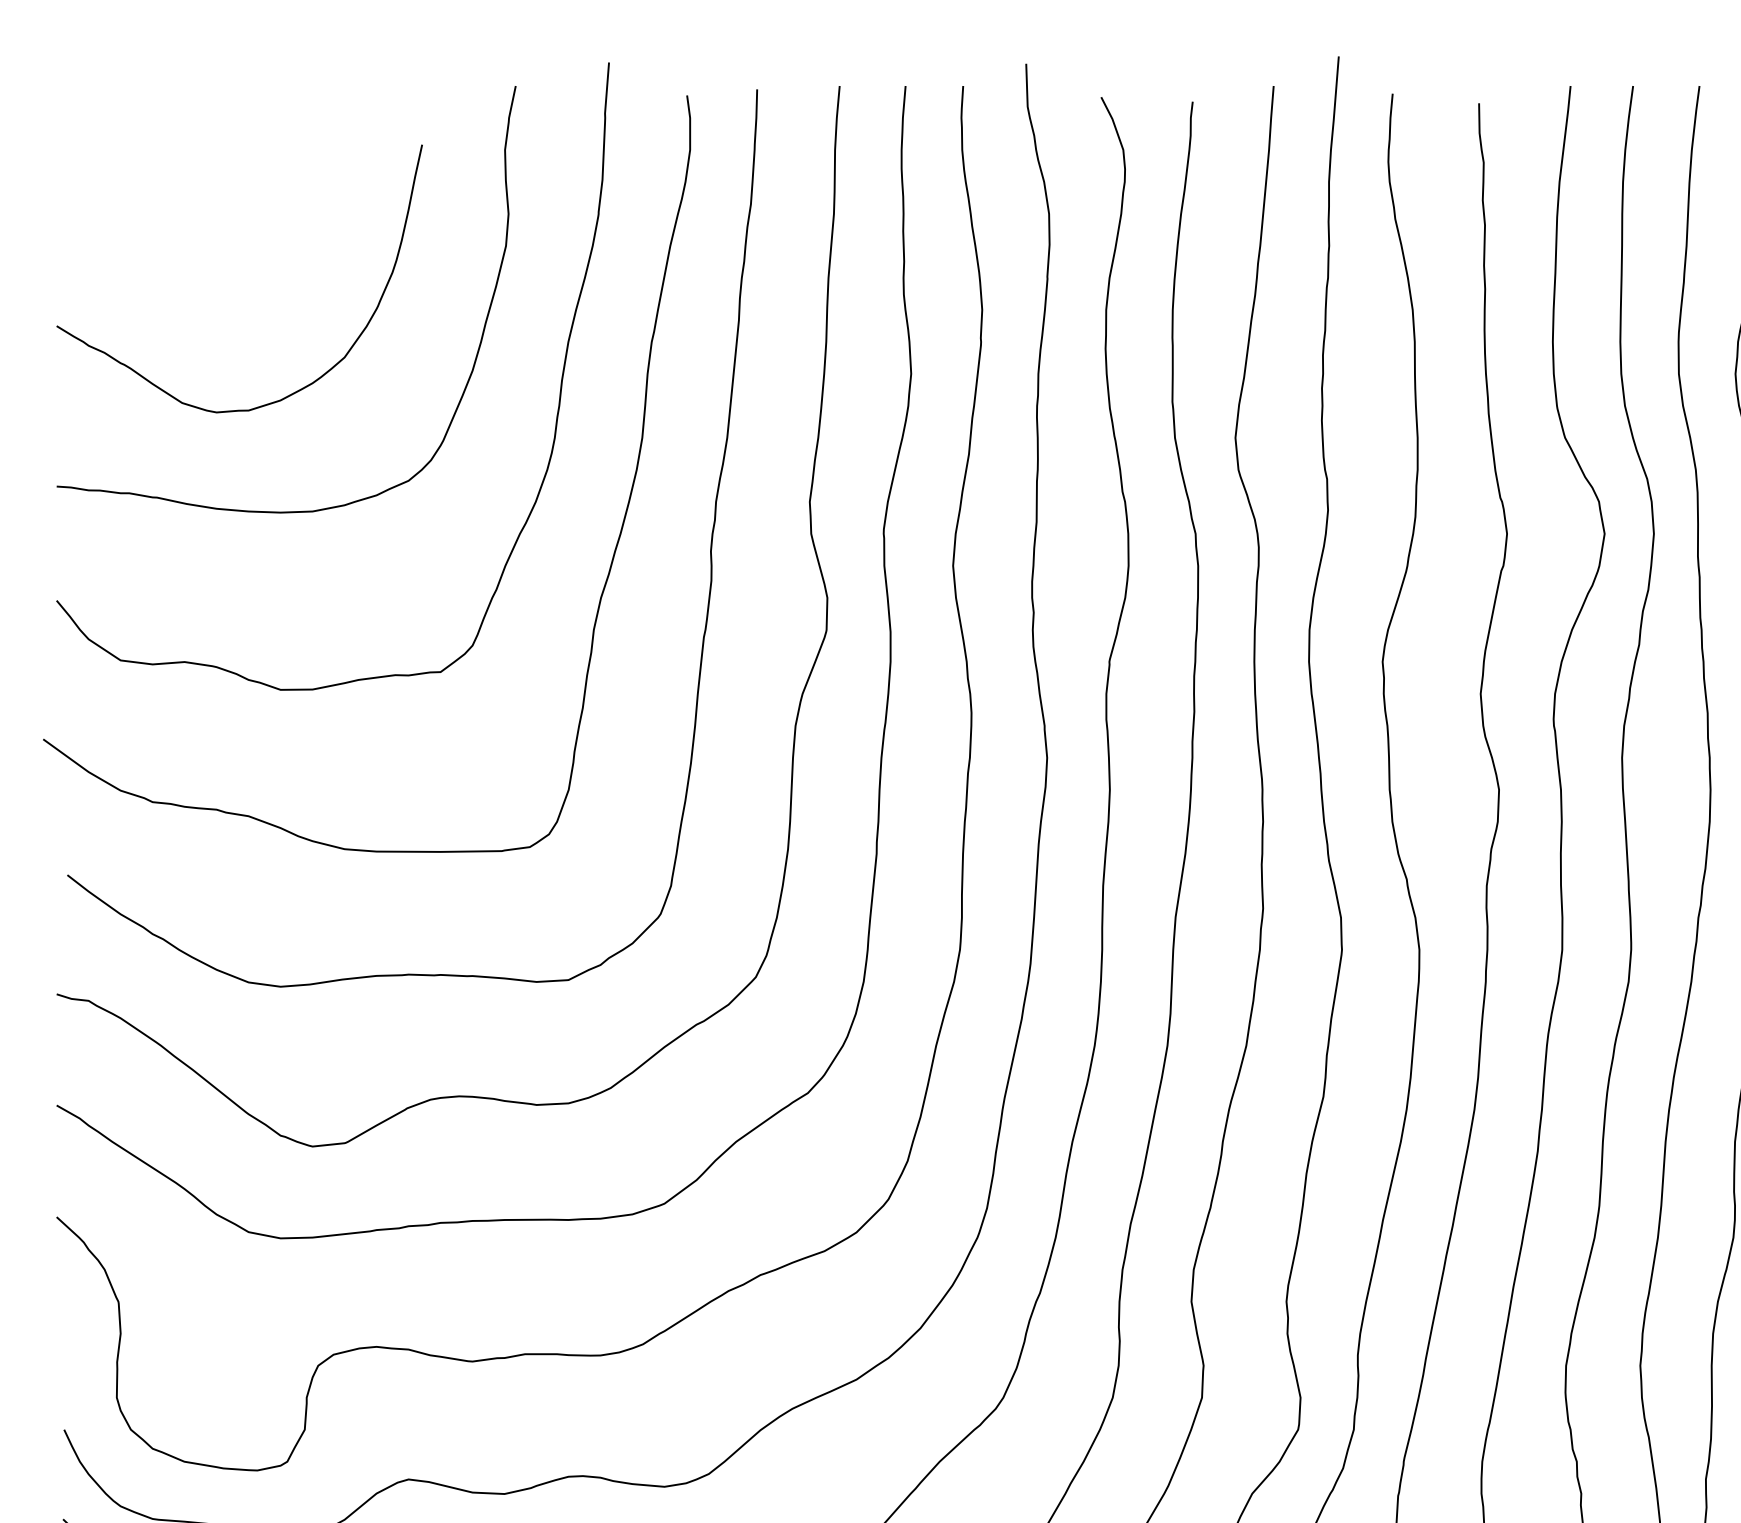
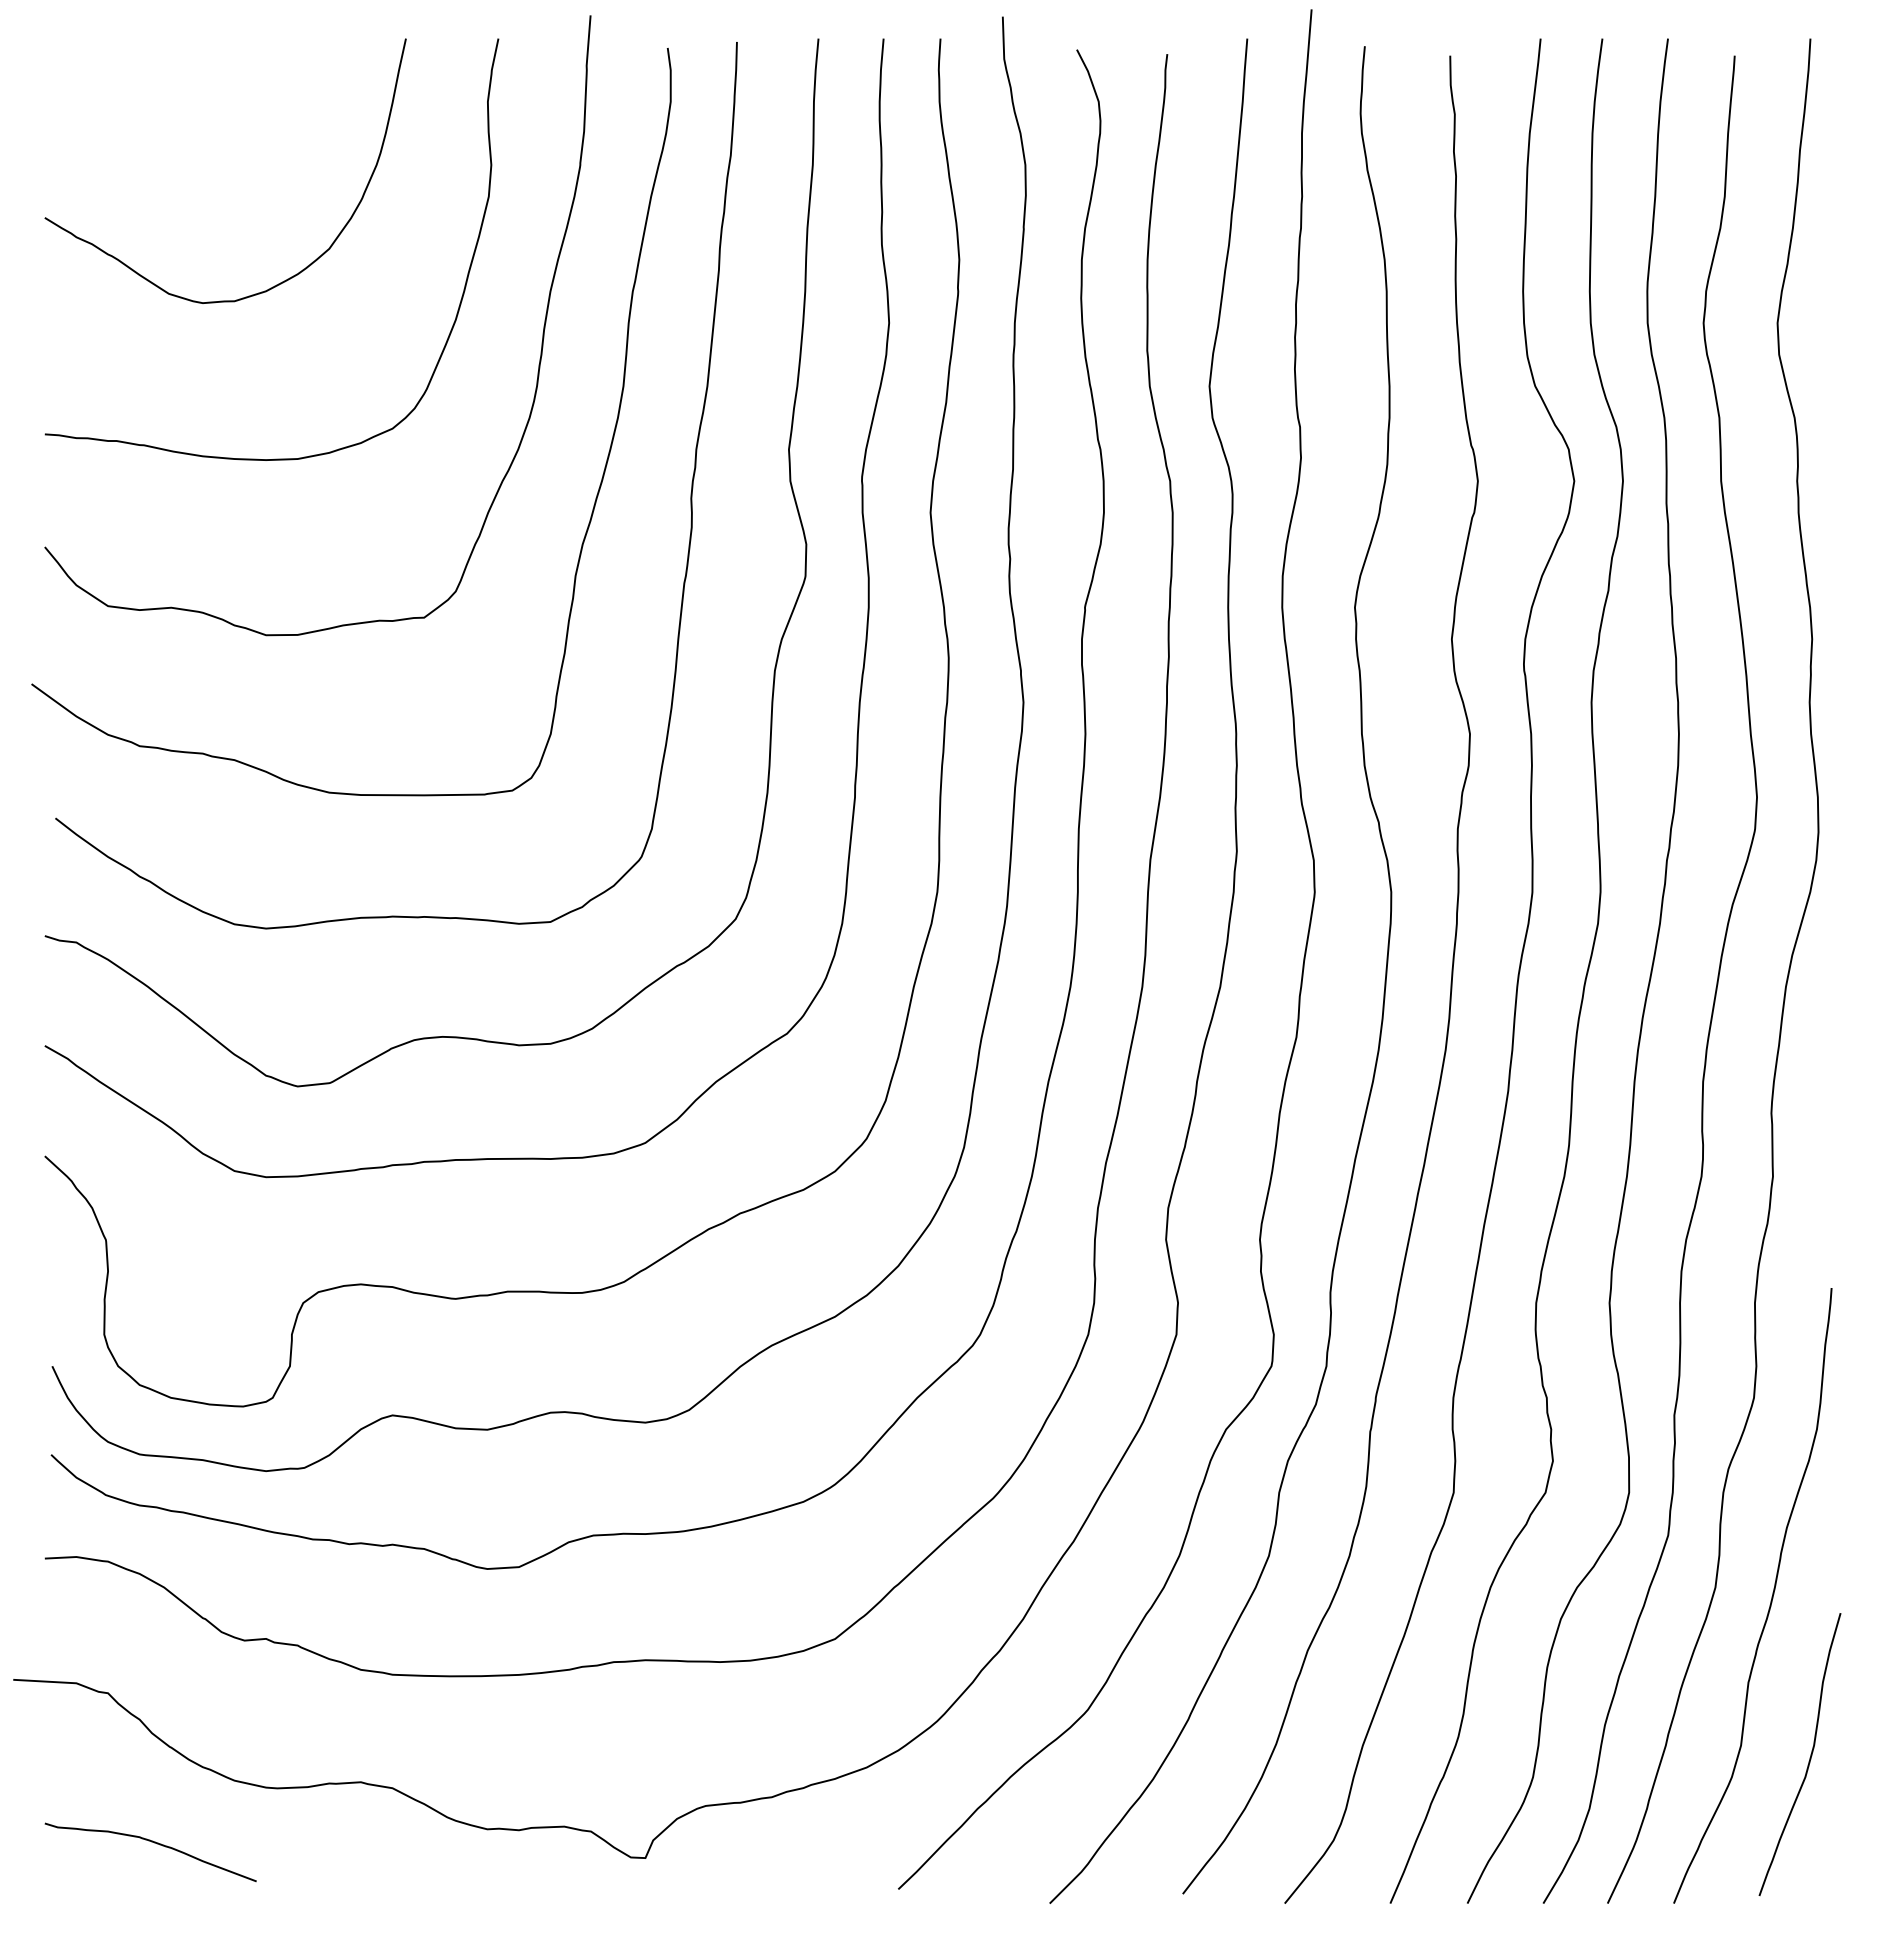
curve: (302, 387) -> (287, 278), moved

